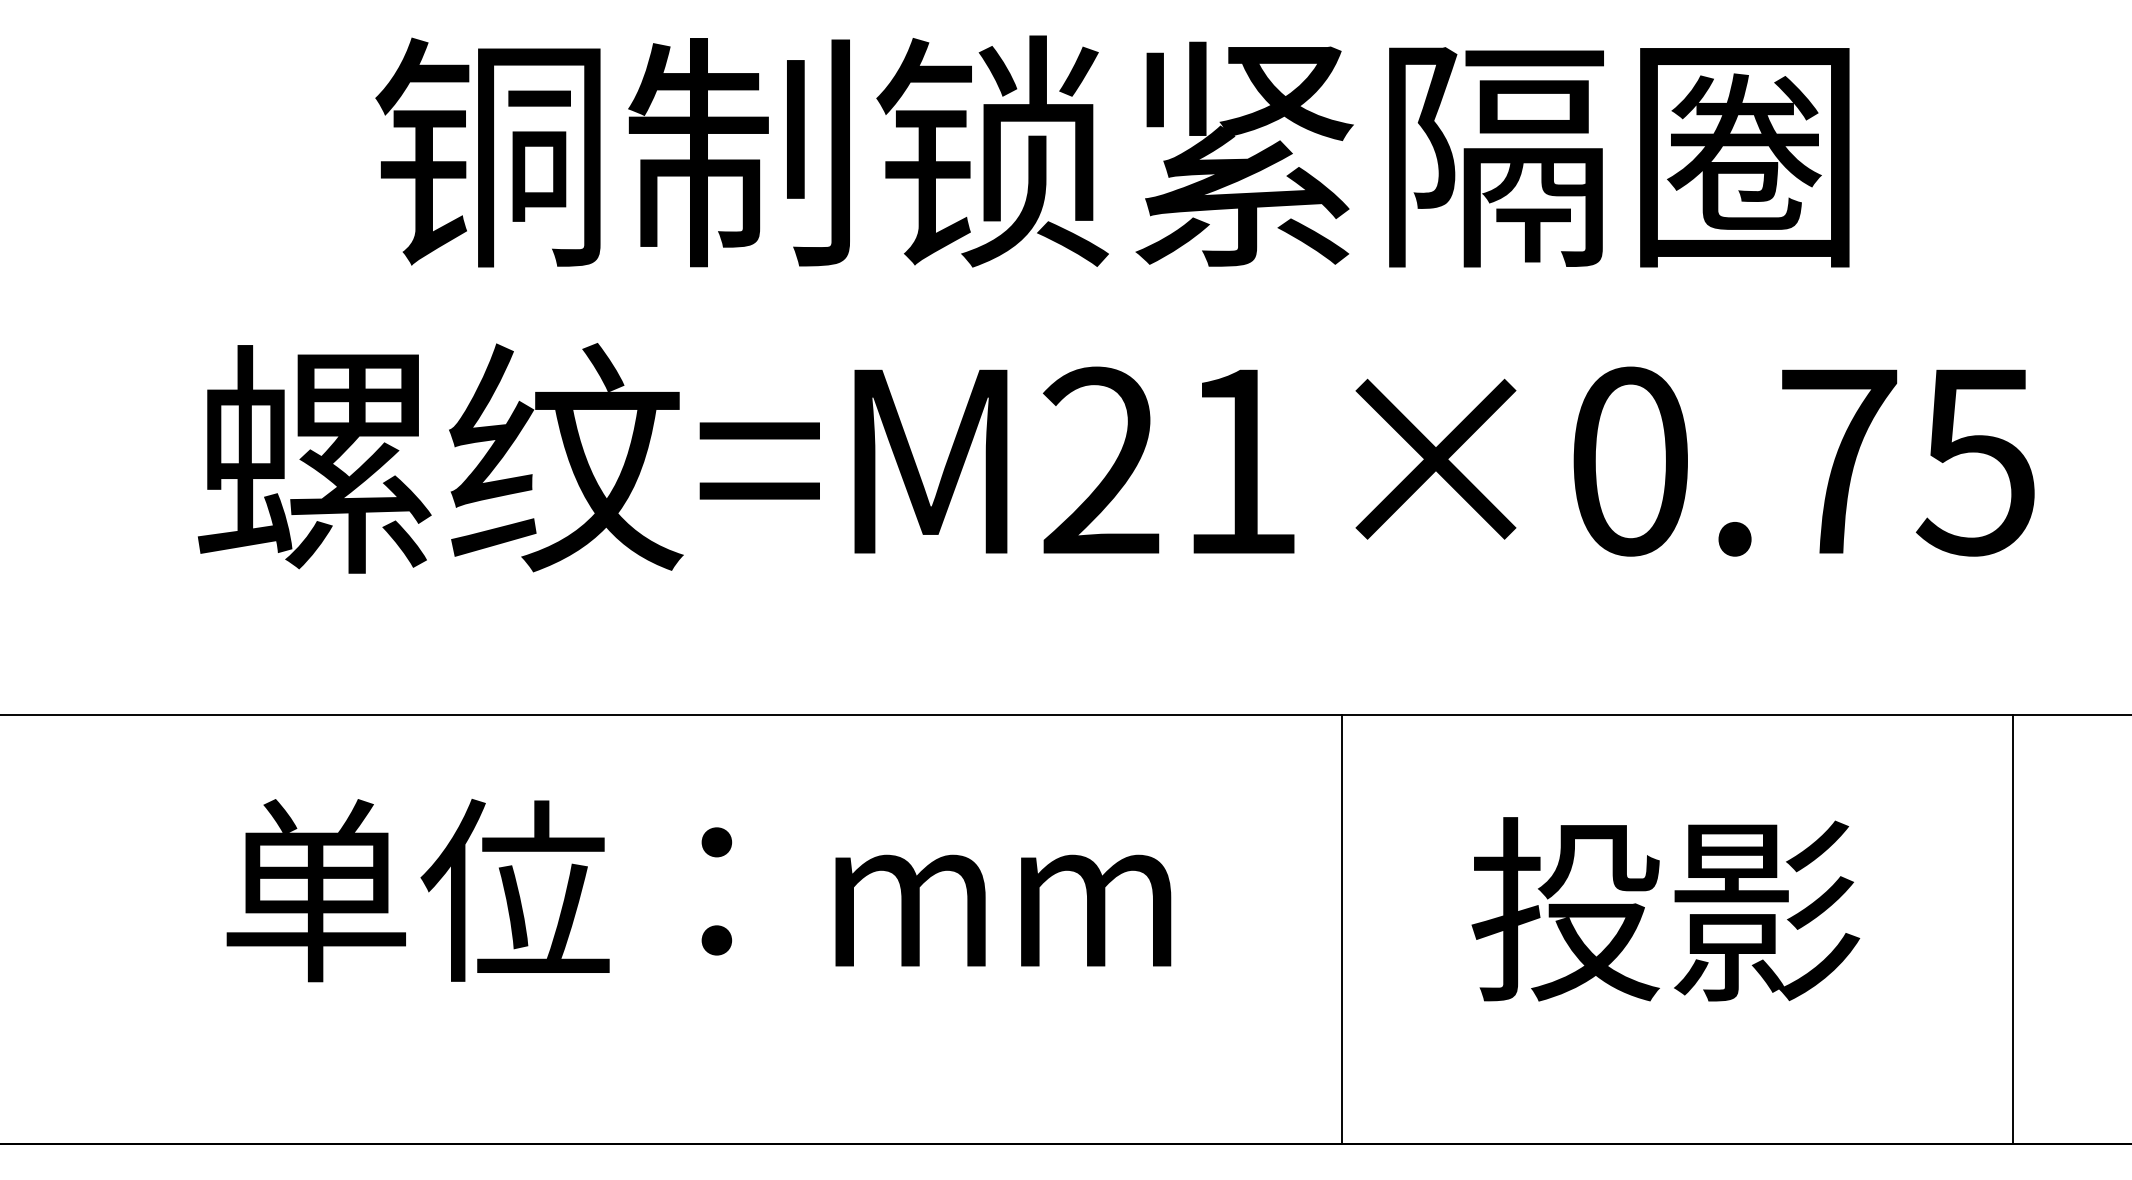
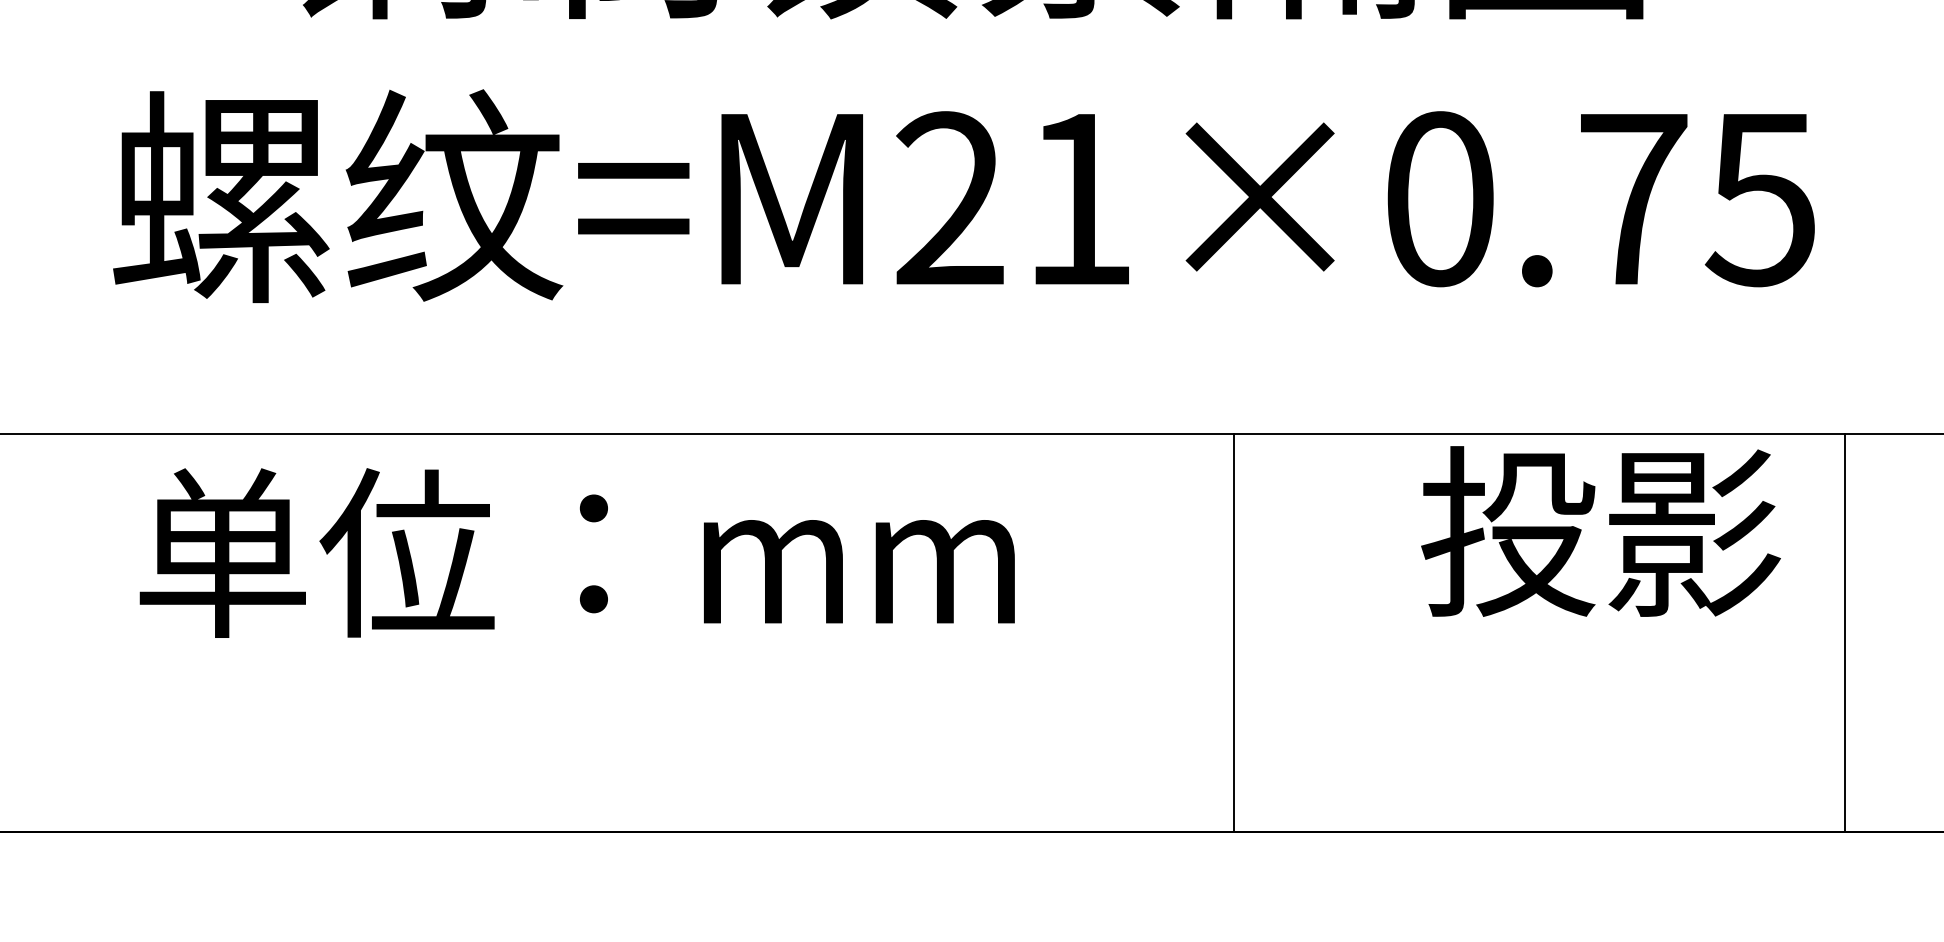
text: (698, 890) -> (576, 553), moved
text: (1665, 909) -> (1600, 531), moved
line: (1341, 929) -> (1233, 632), moved
line: (2012, 929) -> (1845, 632), moved

